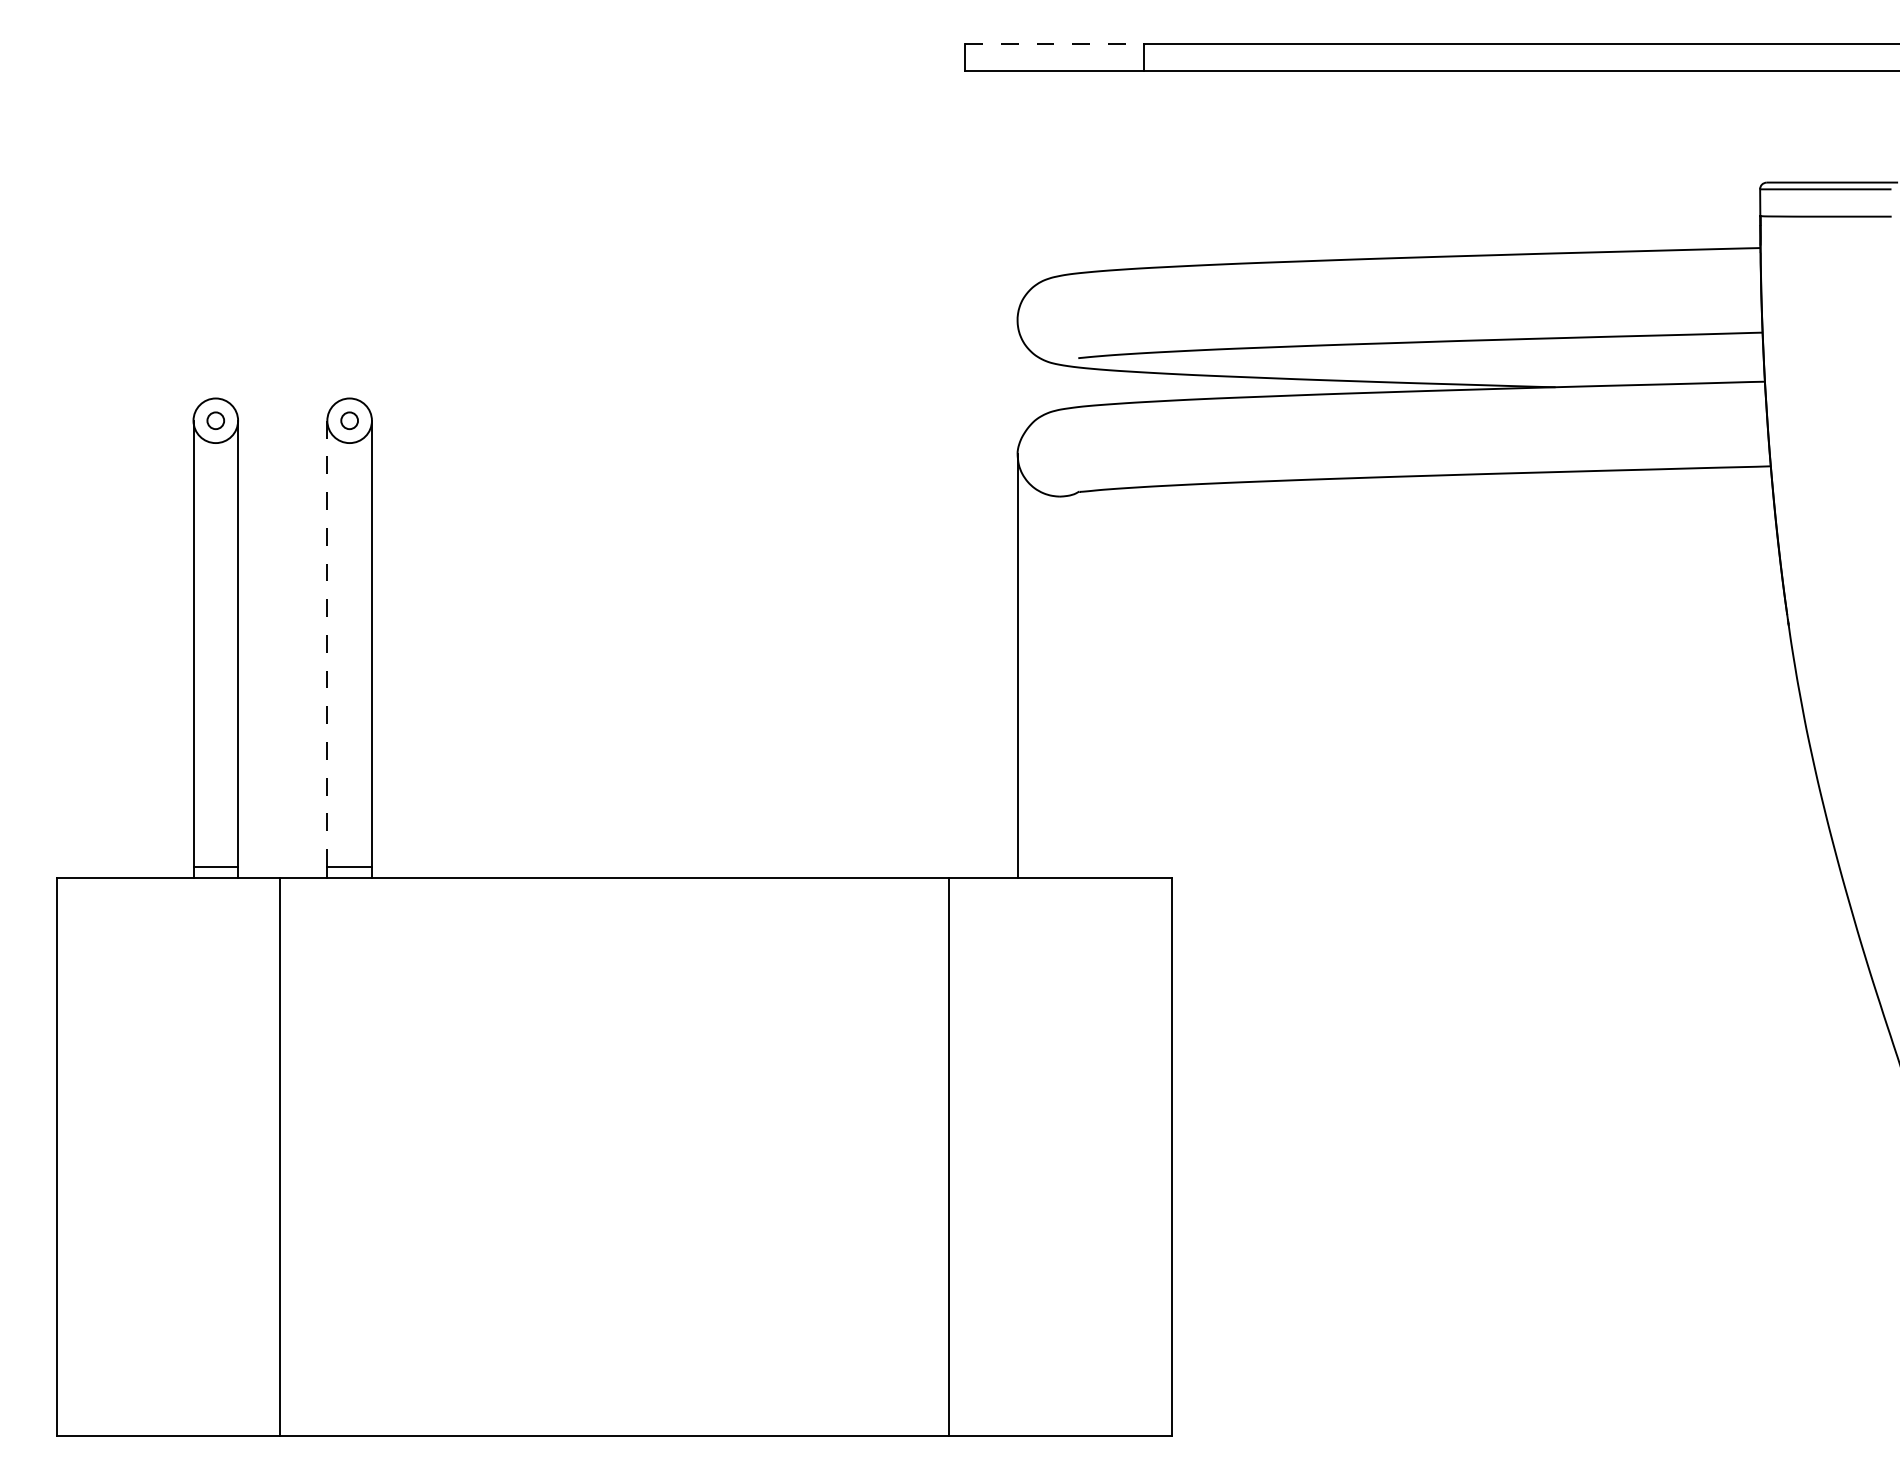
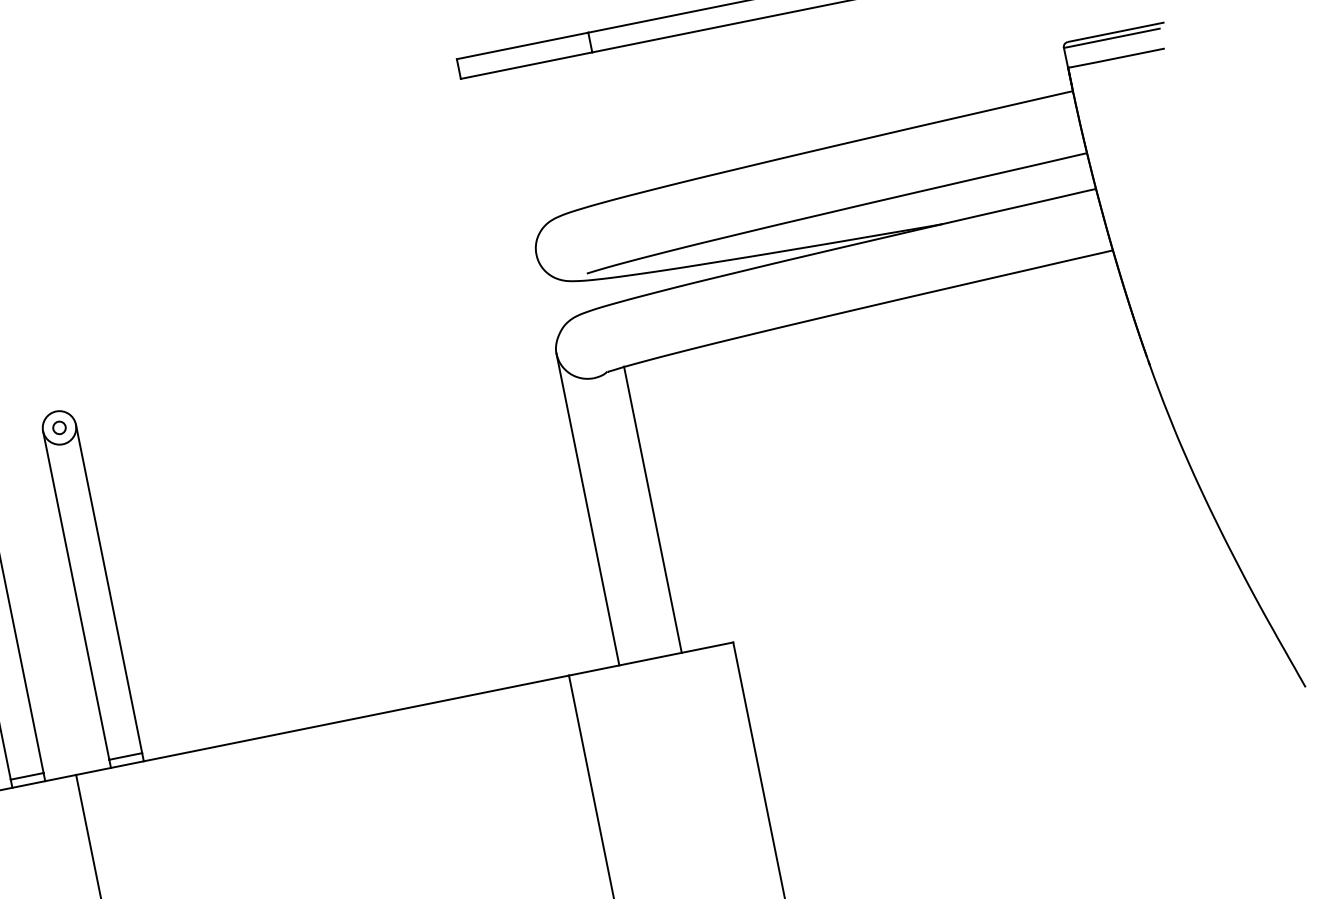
line: (1054, 44) -> (522, 46), dashed -> solid
line: (327, 644) -> (76, 595), dashed -> solid
line: (1102, 683) -> (652, 509), added

